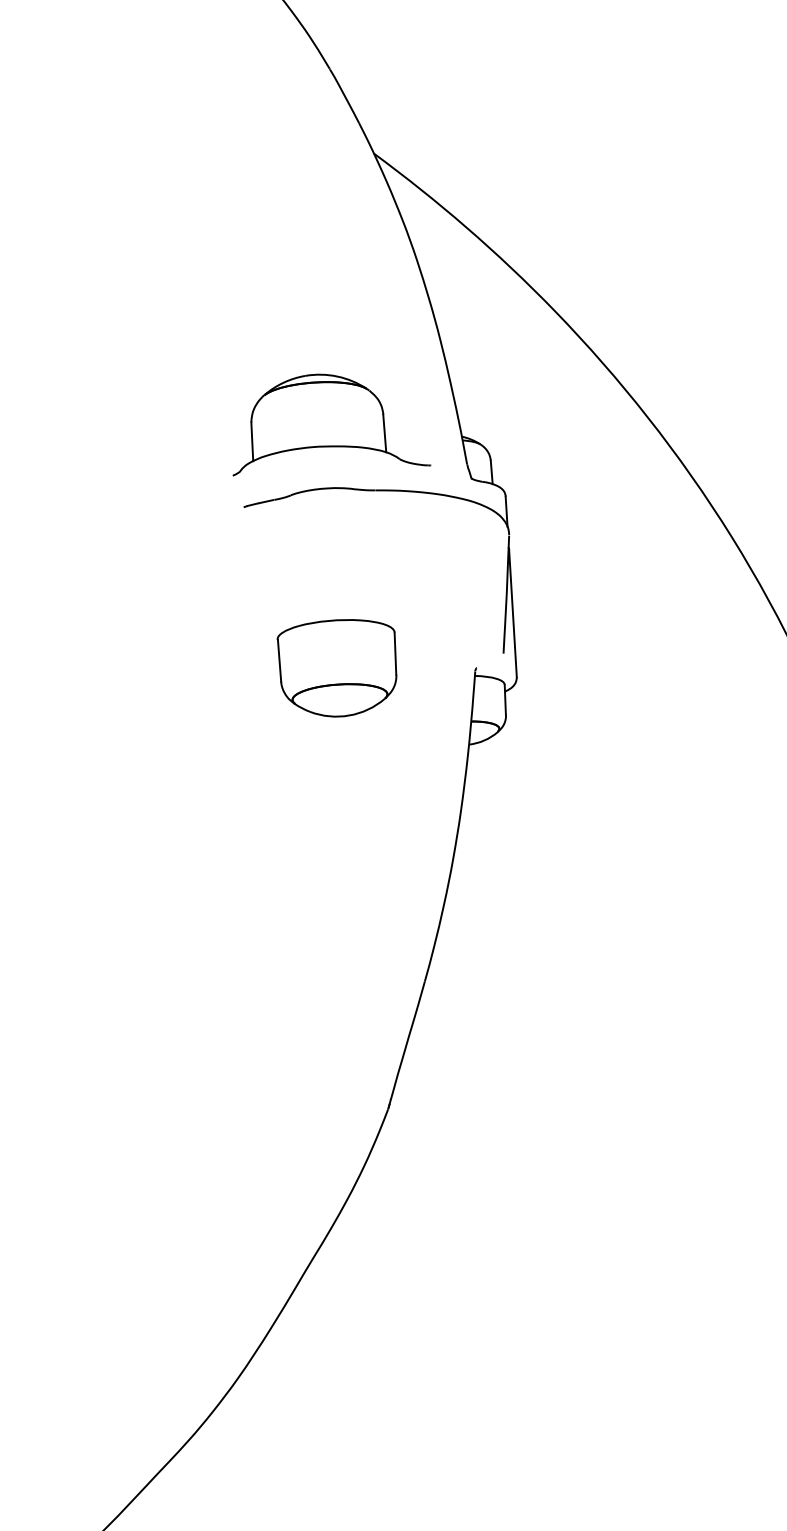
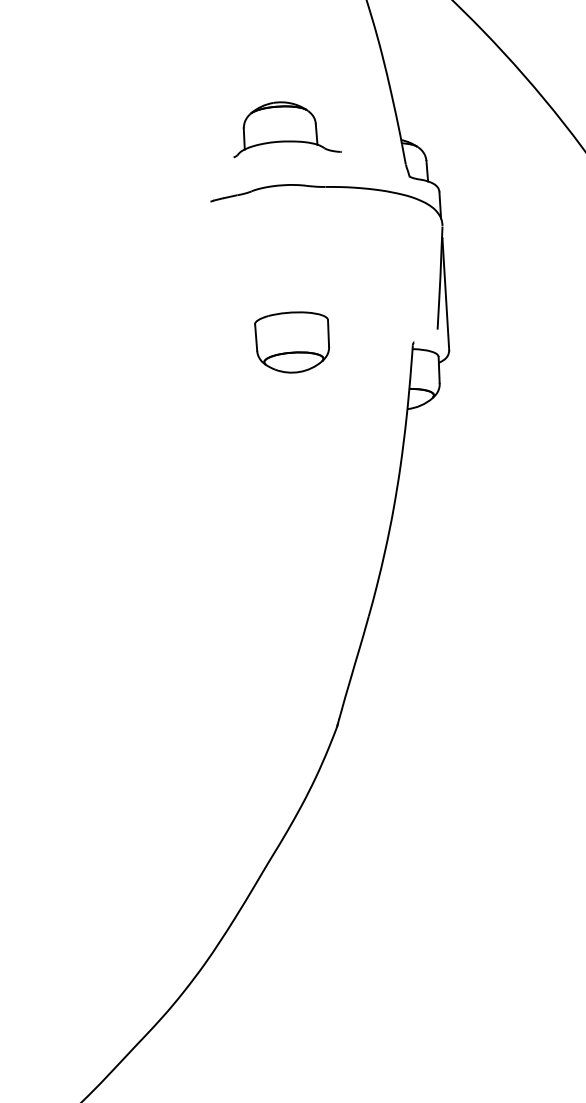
part: (332, 424) -> (288, 129), size x0.62
part: (336, 668) -> (291, 342), size x0.71

